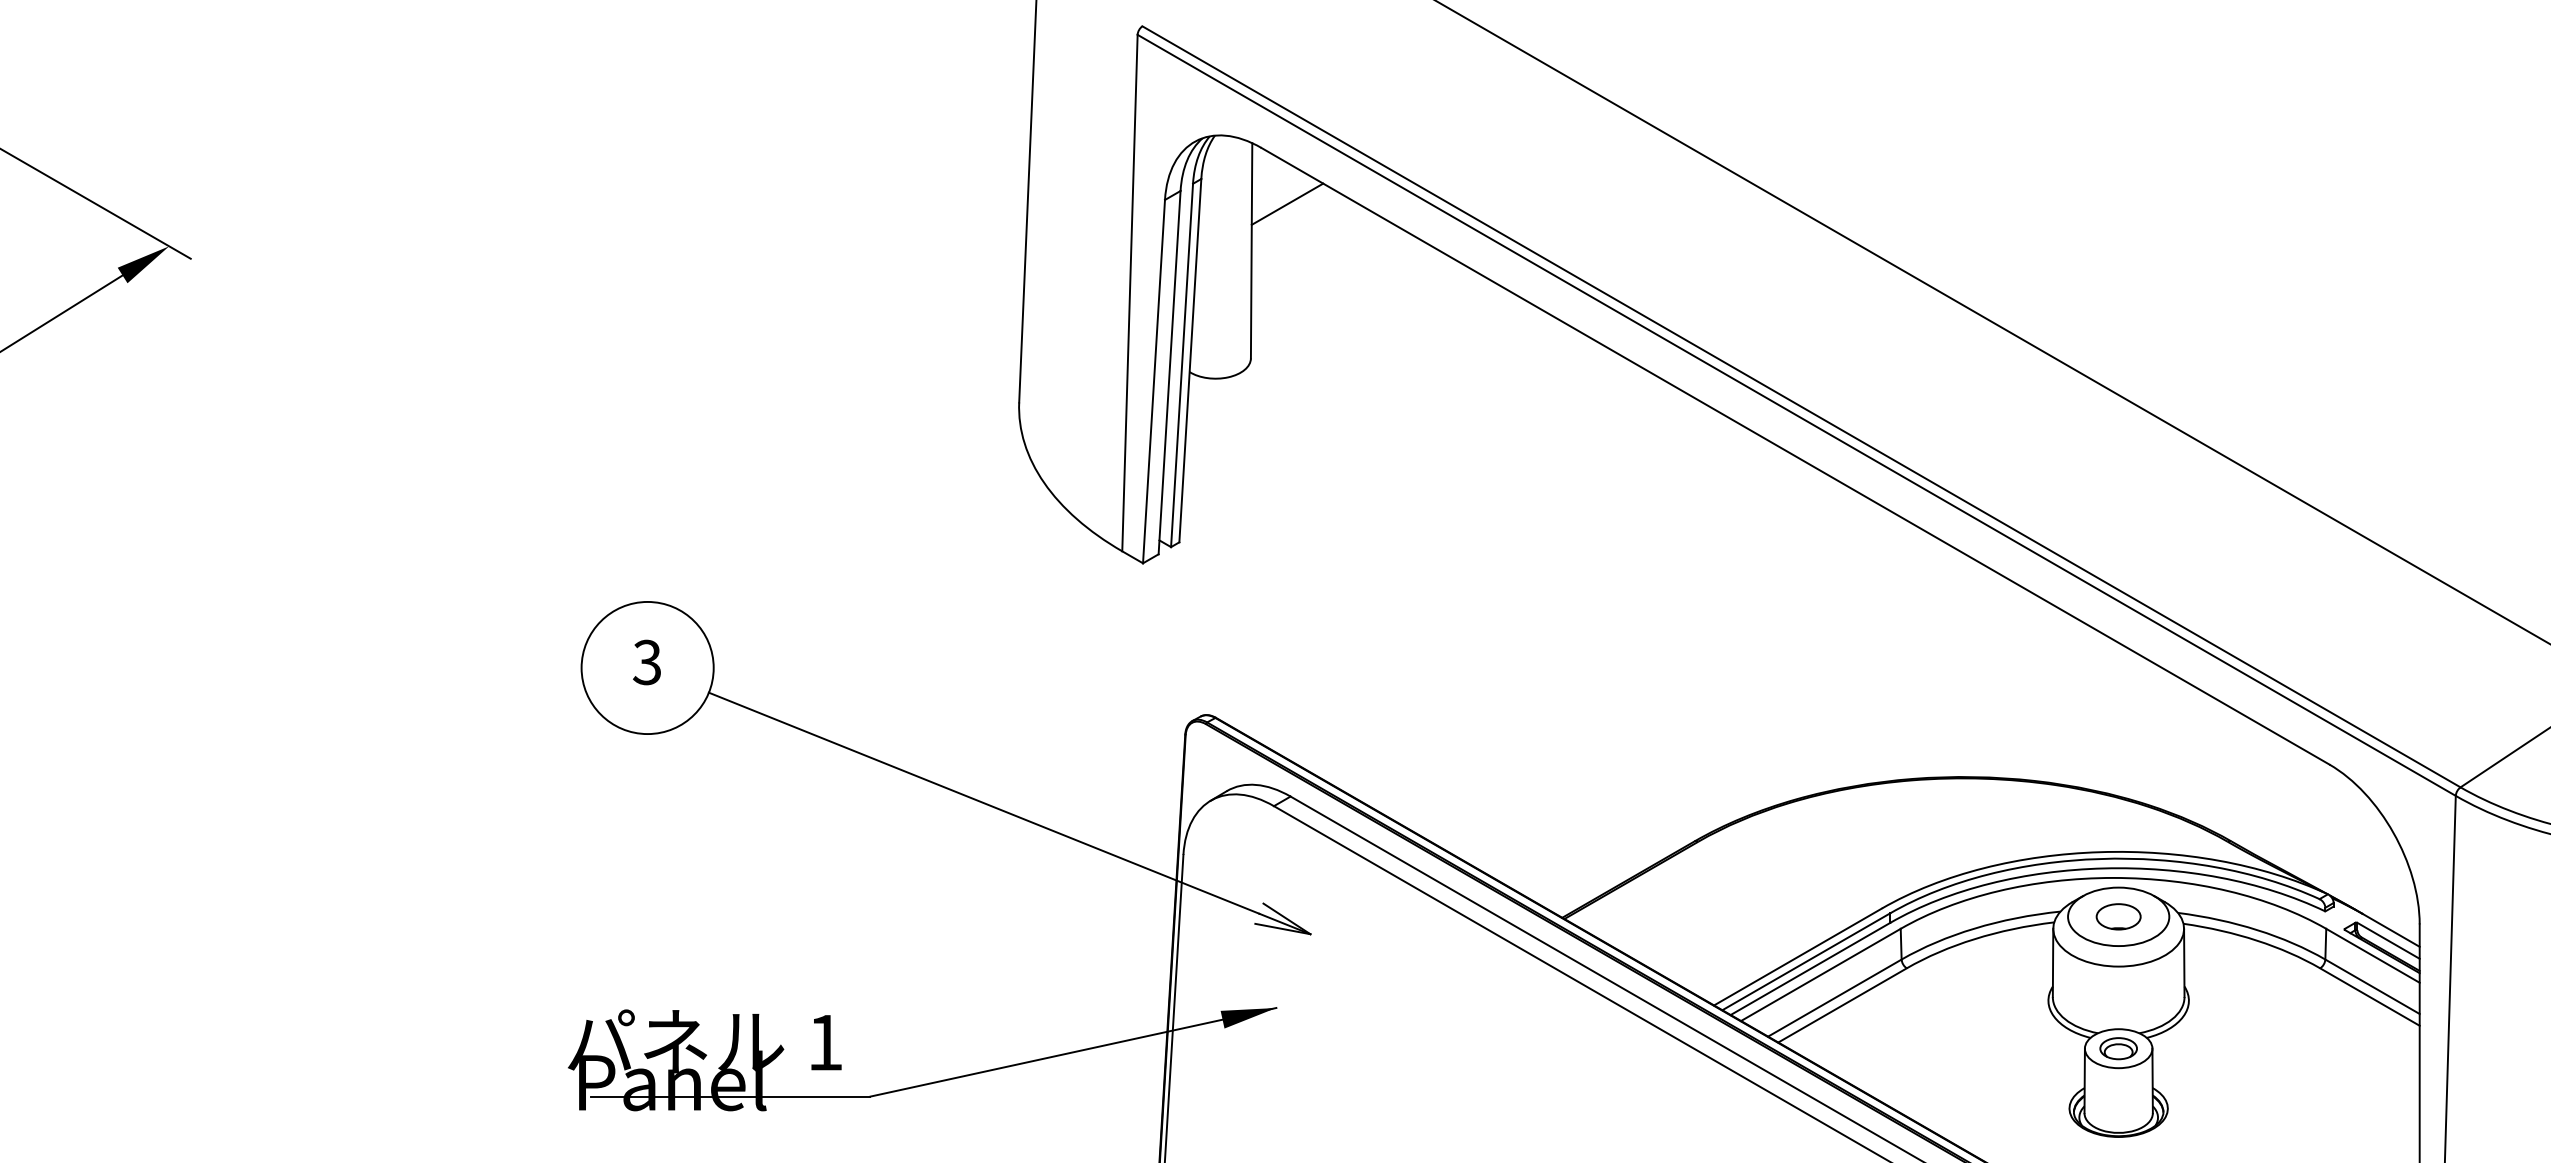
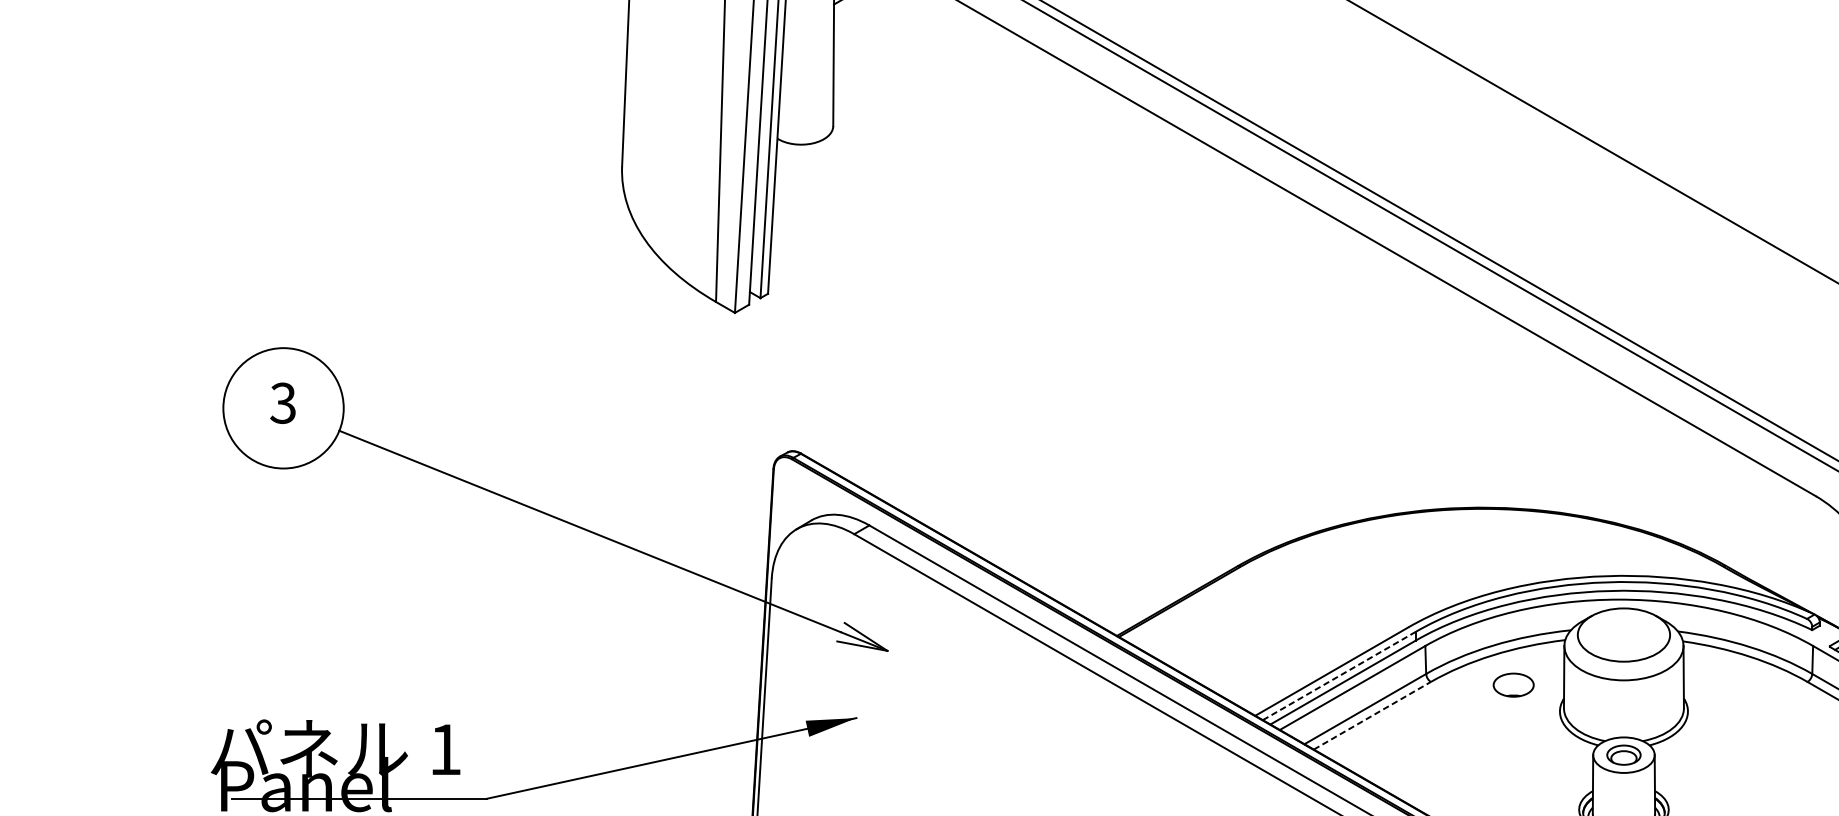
part: (2118, 916) -> (1513, 684), moved
line: (1806, 961) -> (1339, 675), solid -> dashed
line: (1843, 1005) -> (1373, 715), solid -> dashed

